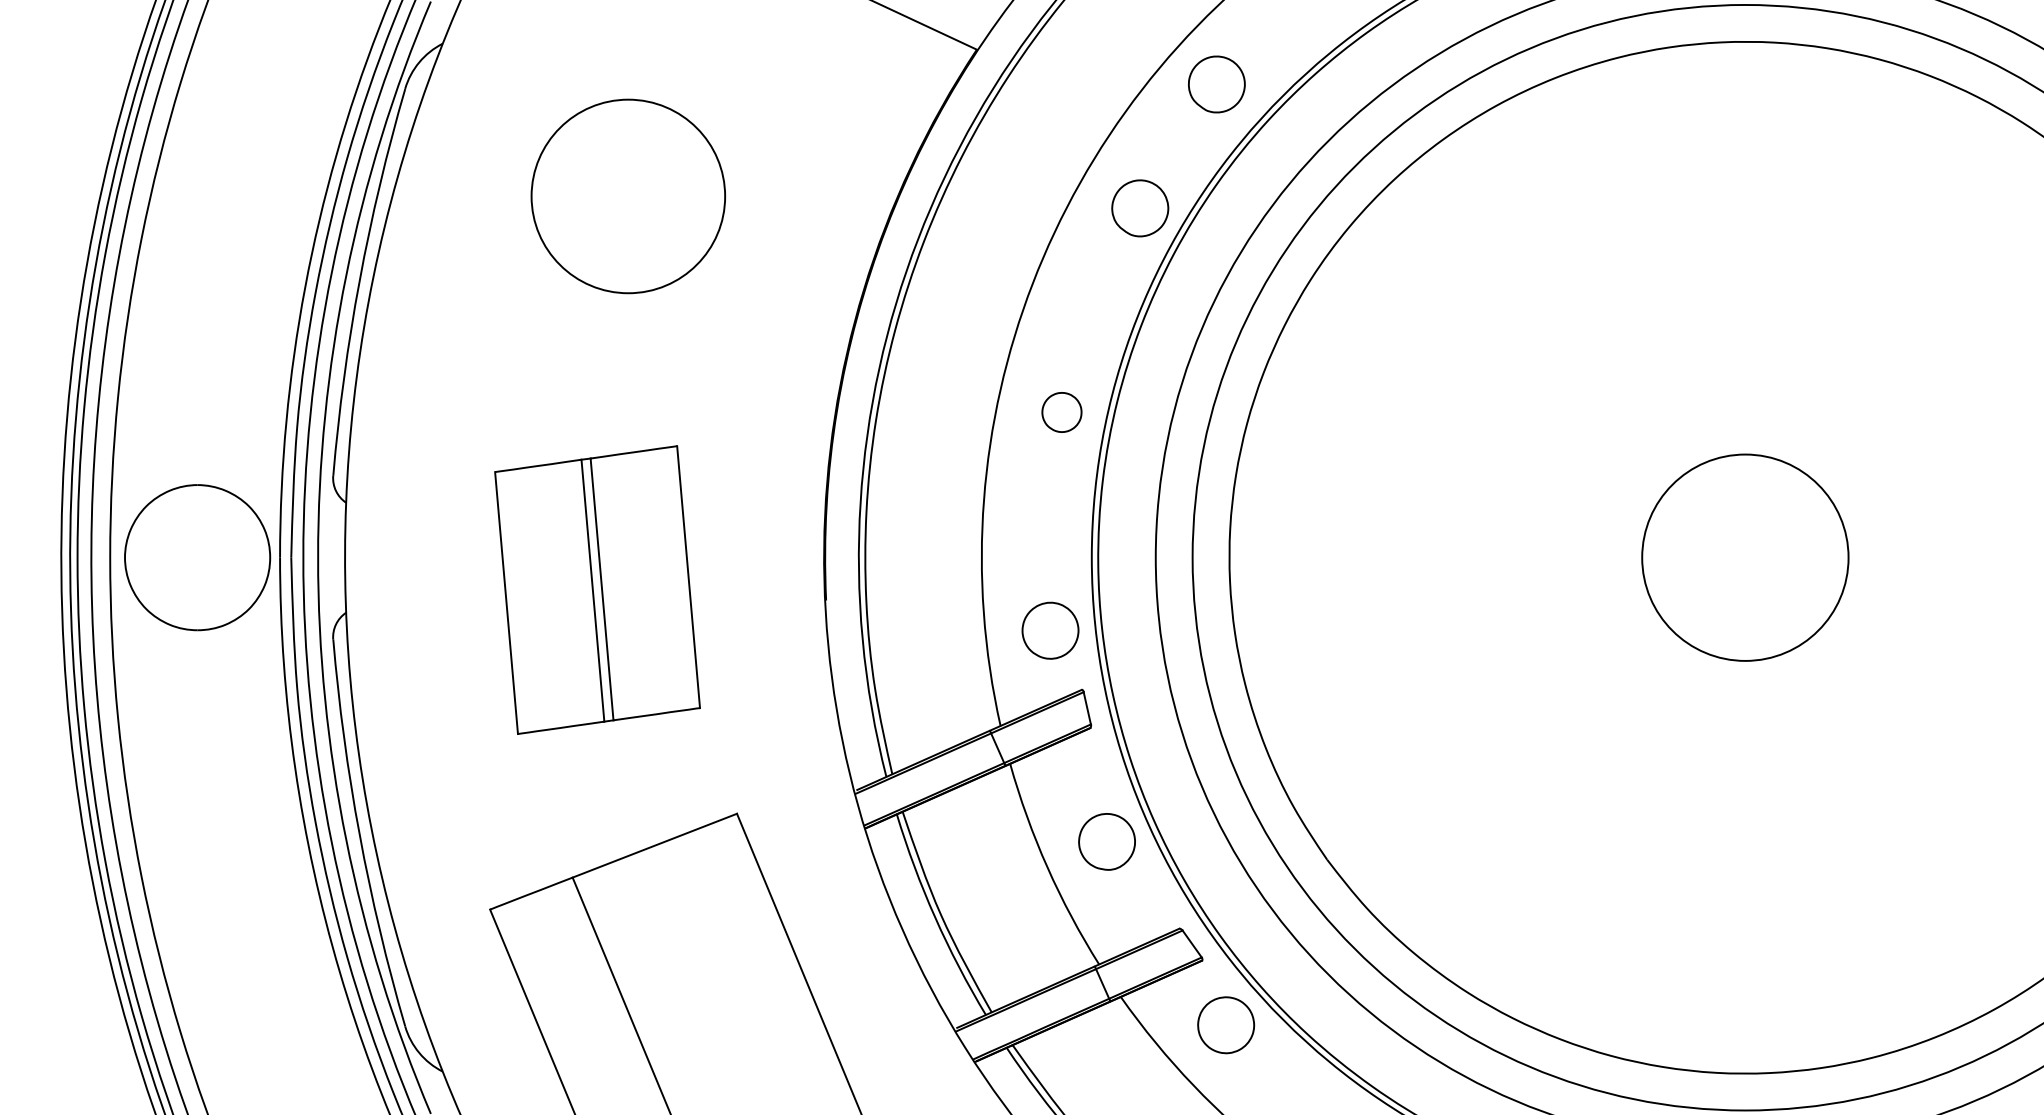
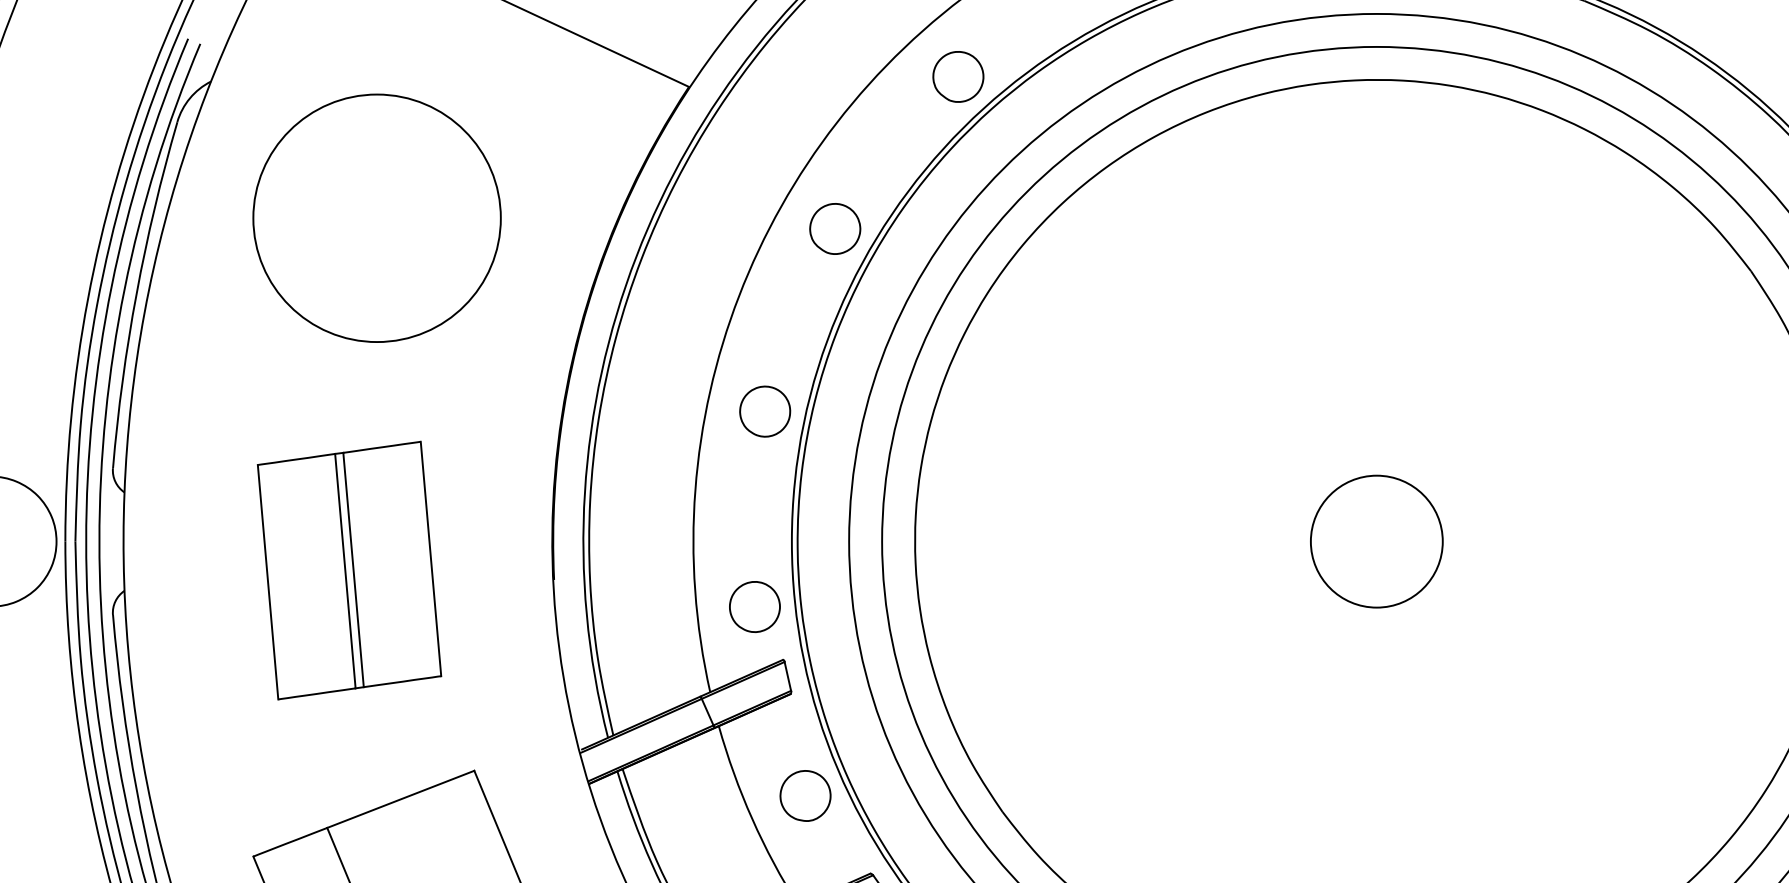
part: (1216, 84) -> (958, 76), moved
circle: (628, 196) -> (377, 218), size x1.43
part: (1061, 412) -> (764, 411), size x1.43
circle: (1745, 557) -> (1376, 541), size x0.71

